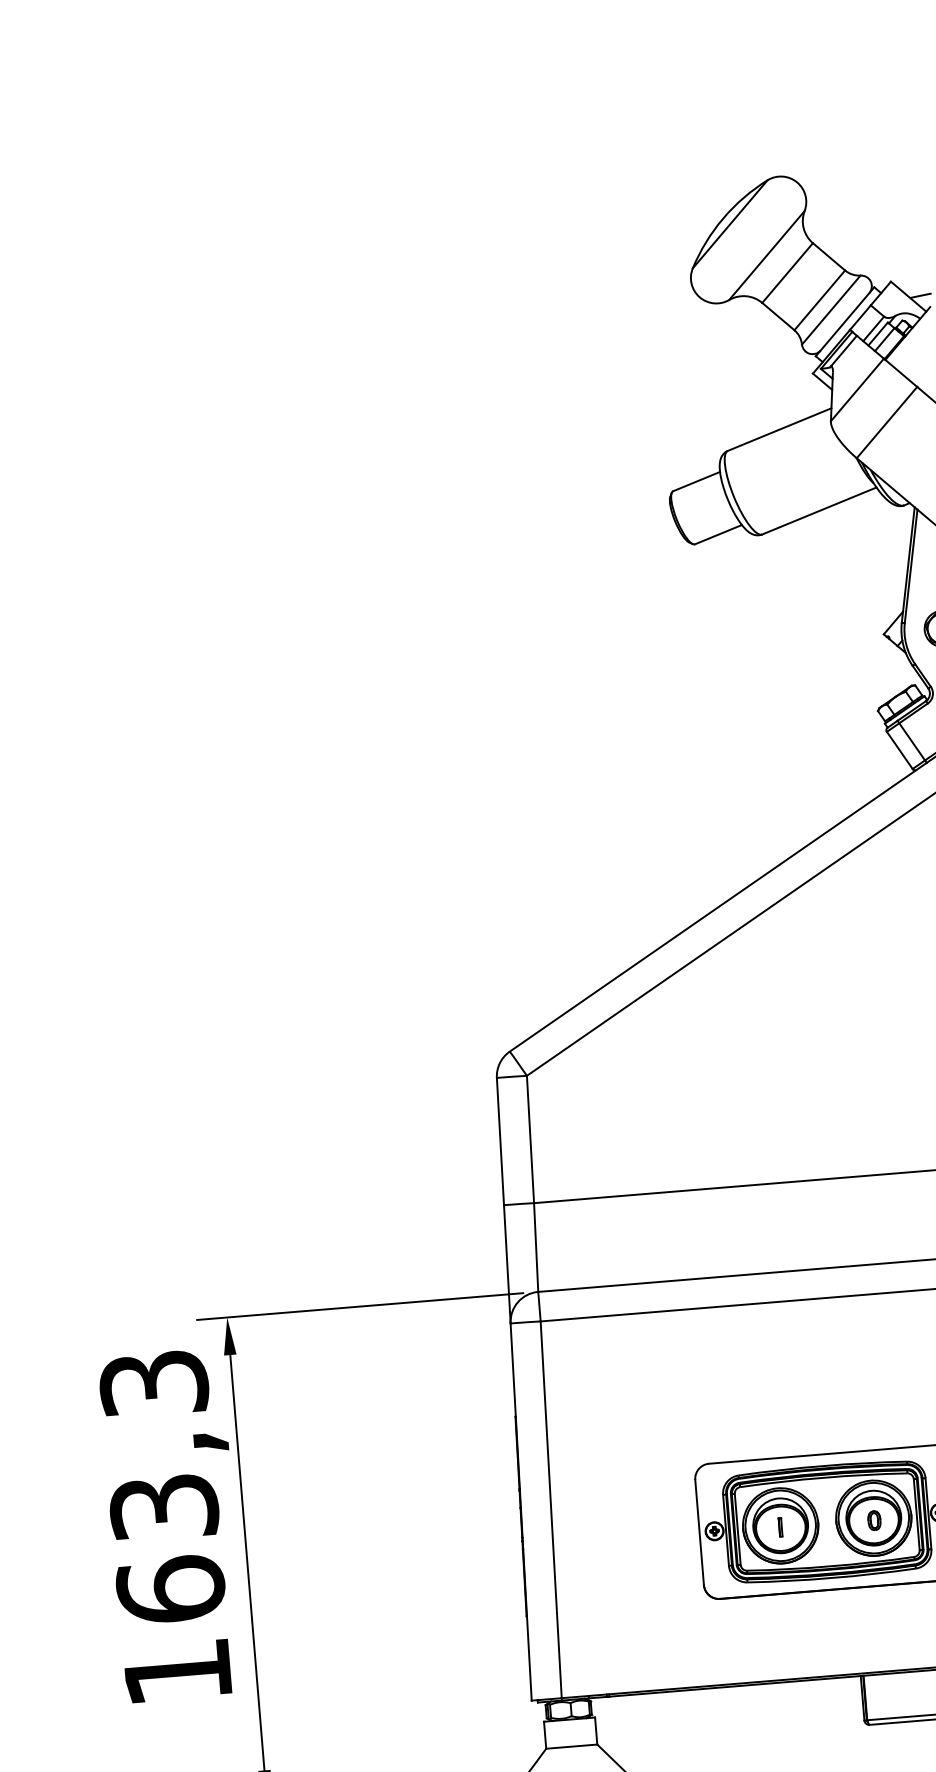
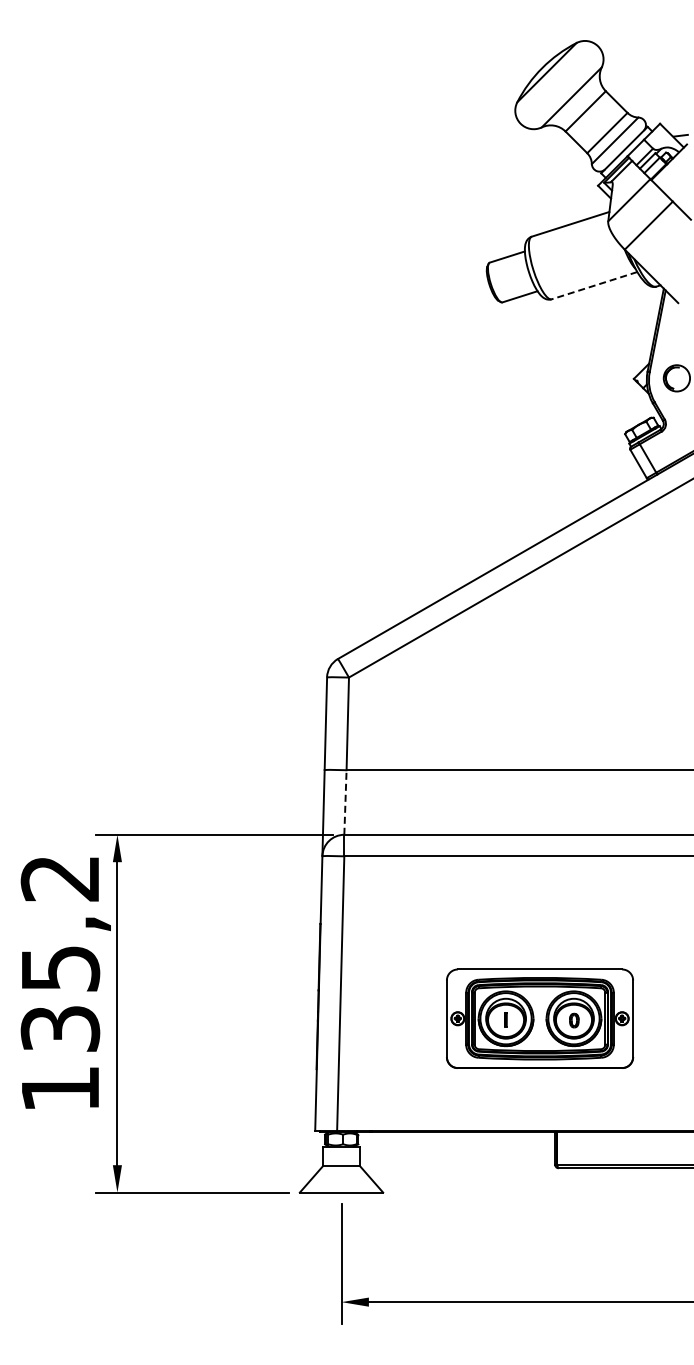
line: (819, 510) -> (594, 285), solid -> dashed
line: (536, 1247) -> (345, 802), solid -> dashed
text: (162, 1486) -> (60, 953), 163,3 -> 135,2

